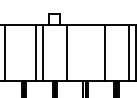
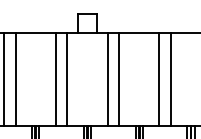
line: (11, 52) -> (15, 79), added
line: (73, 52) -> (118, 79), added
line: (97, 52) -> (158, 79), added

